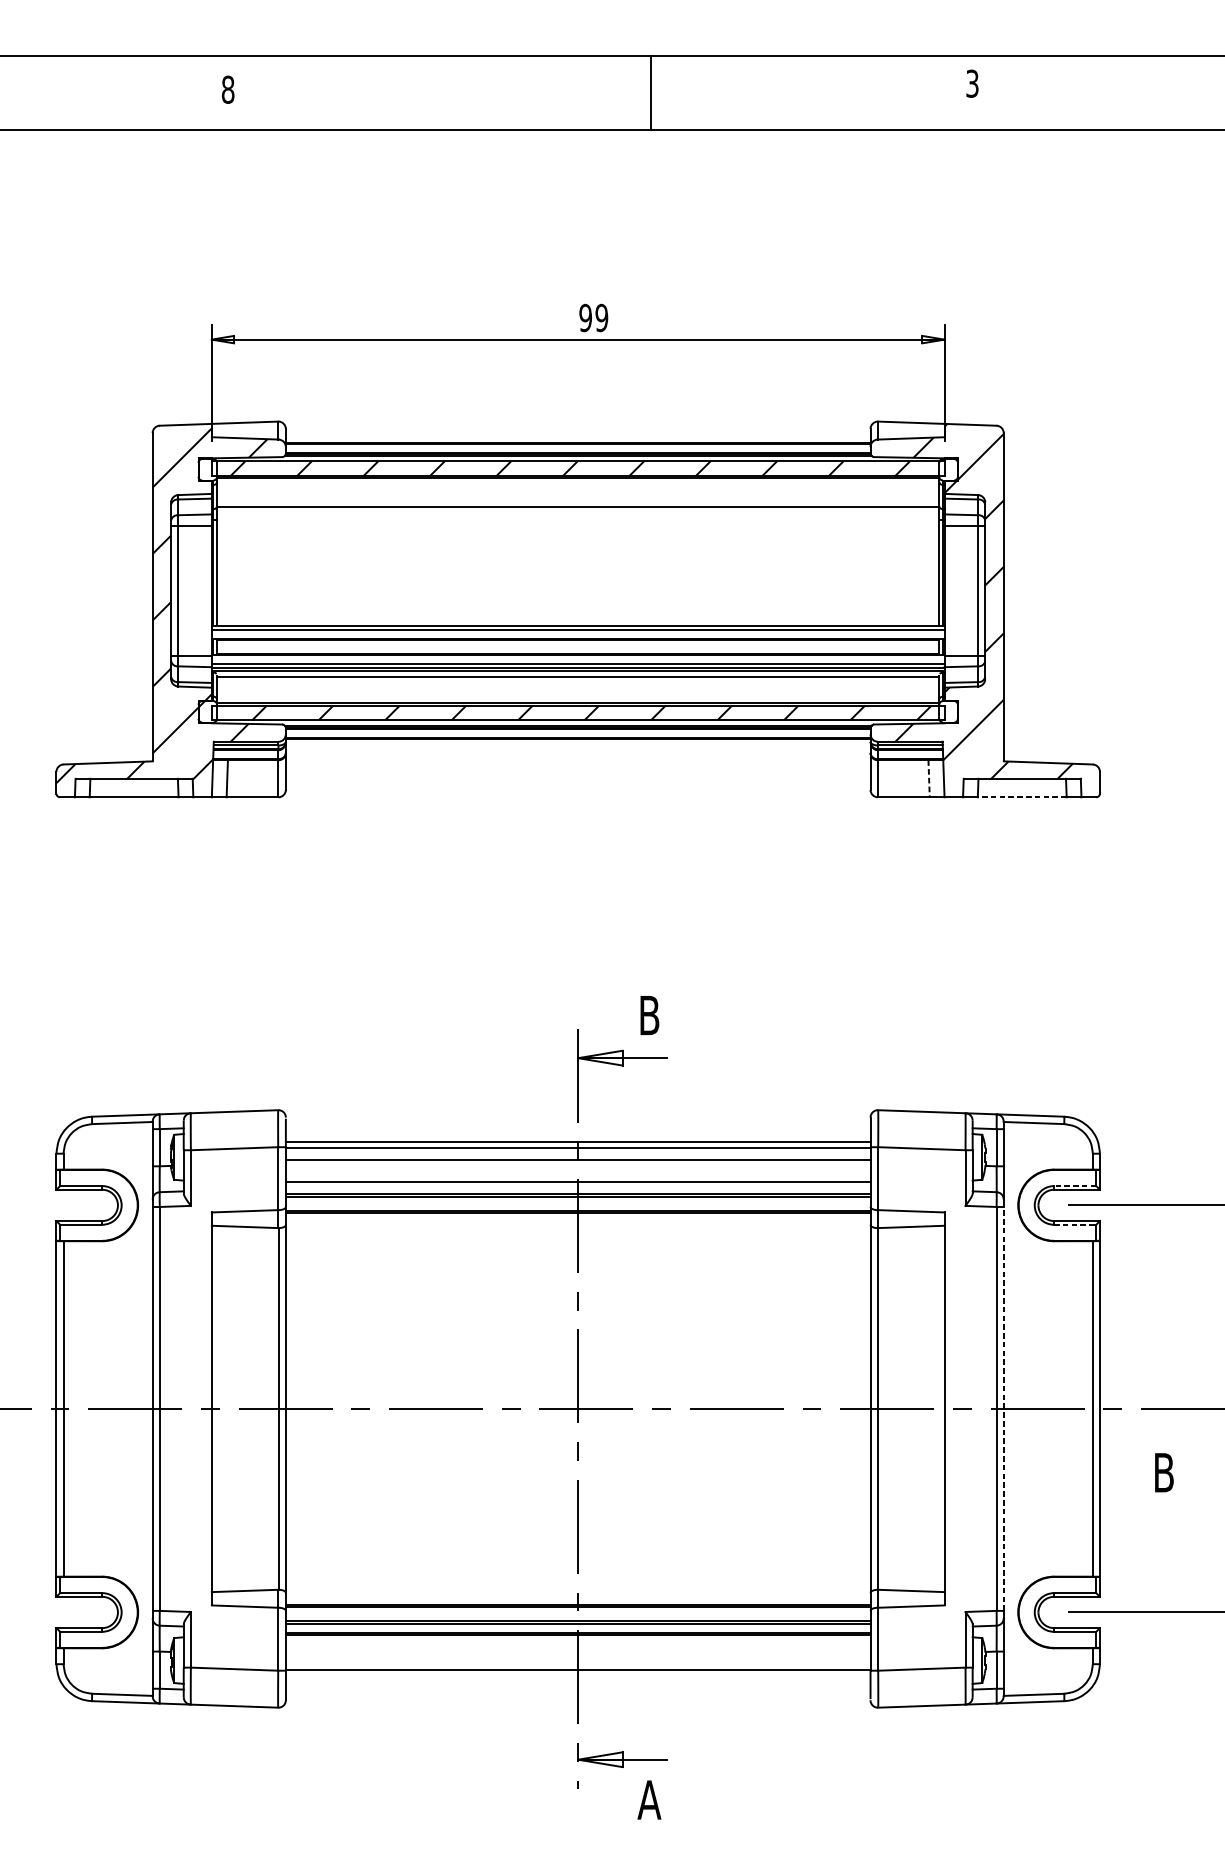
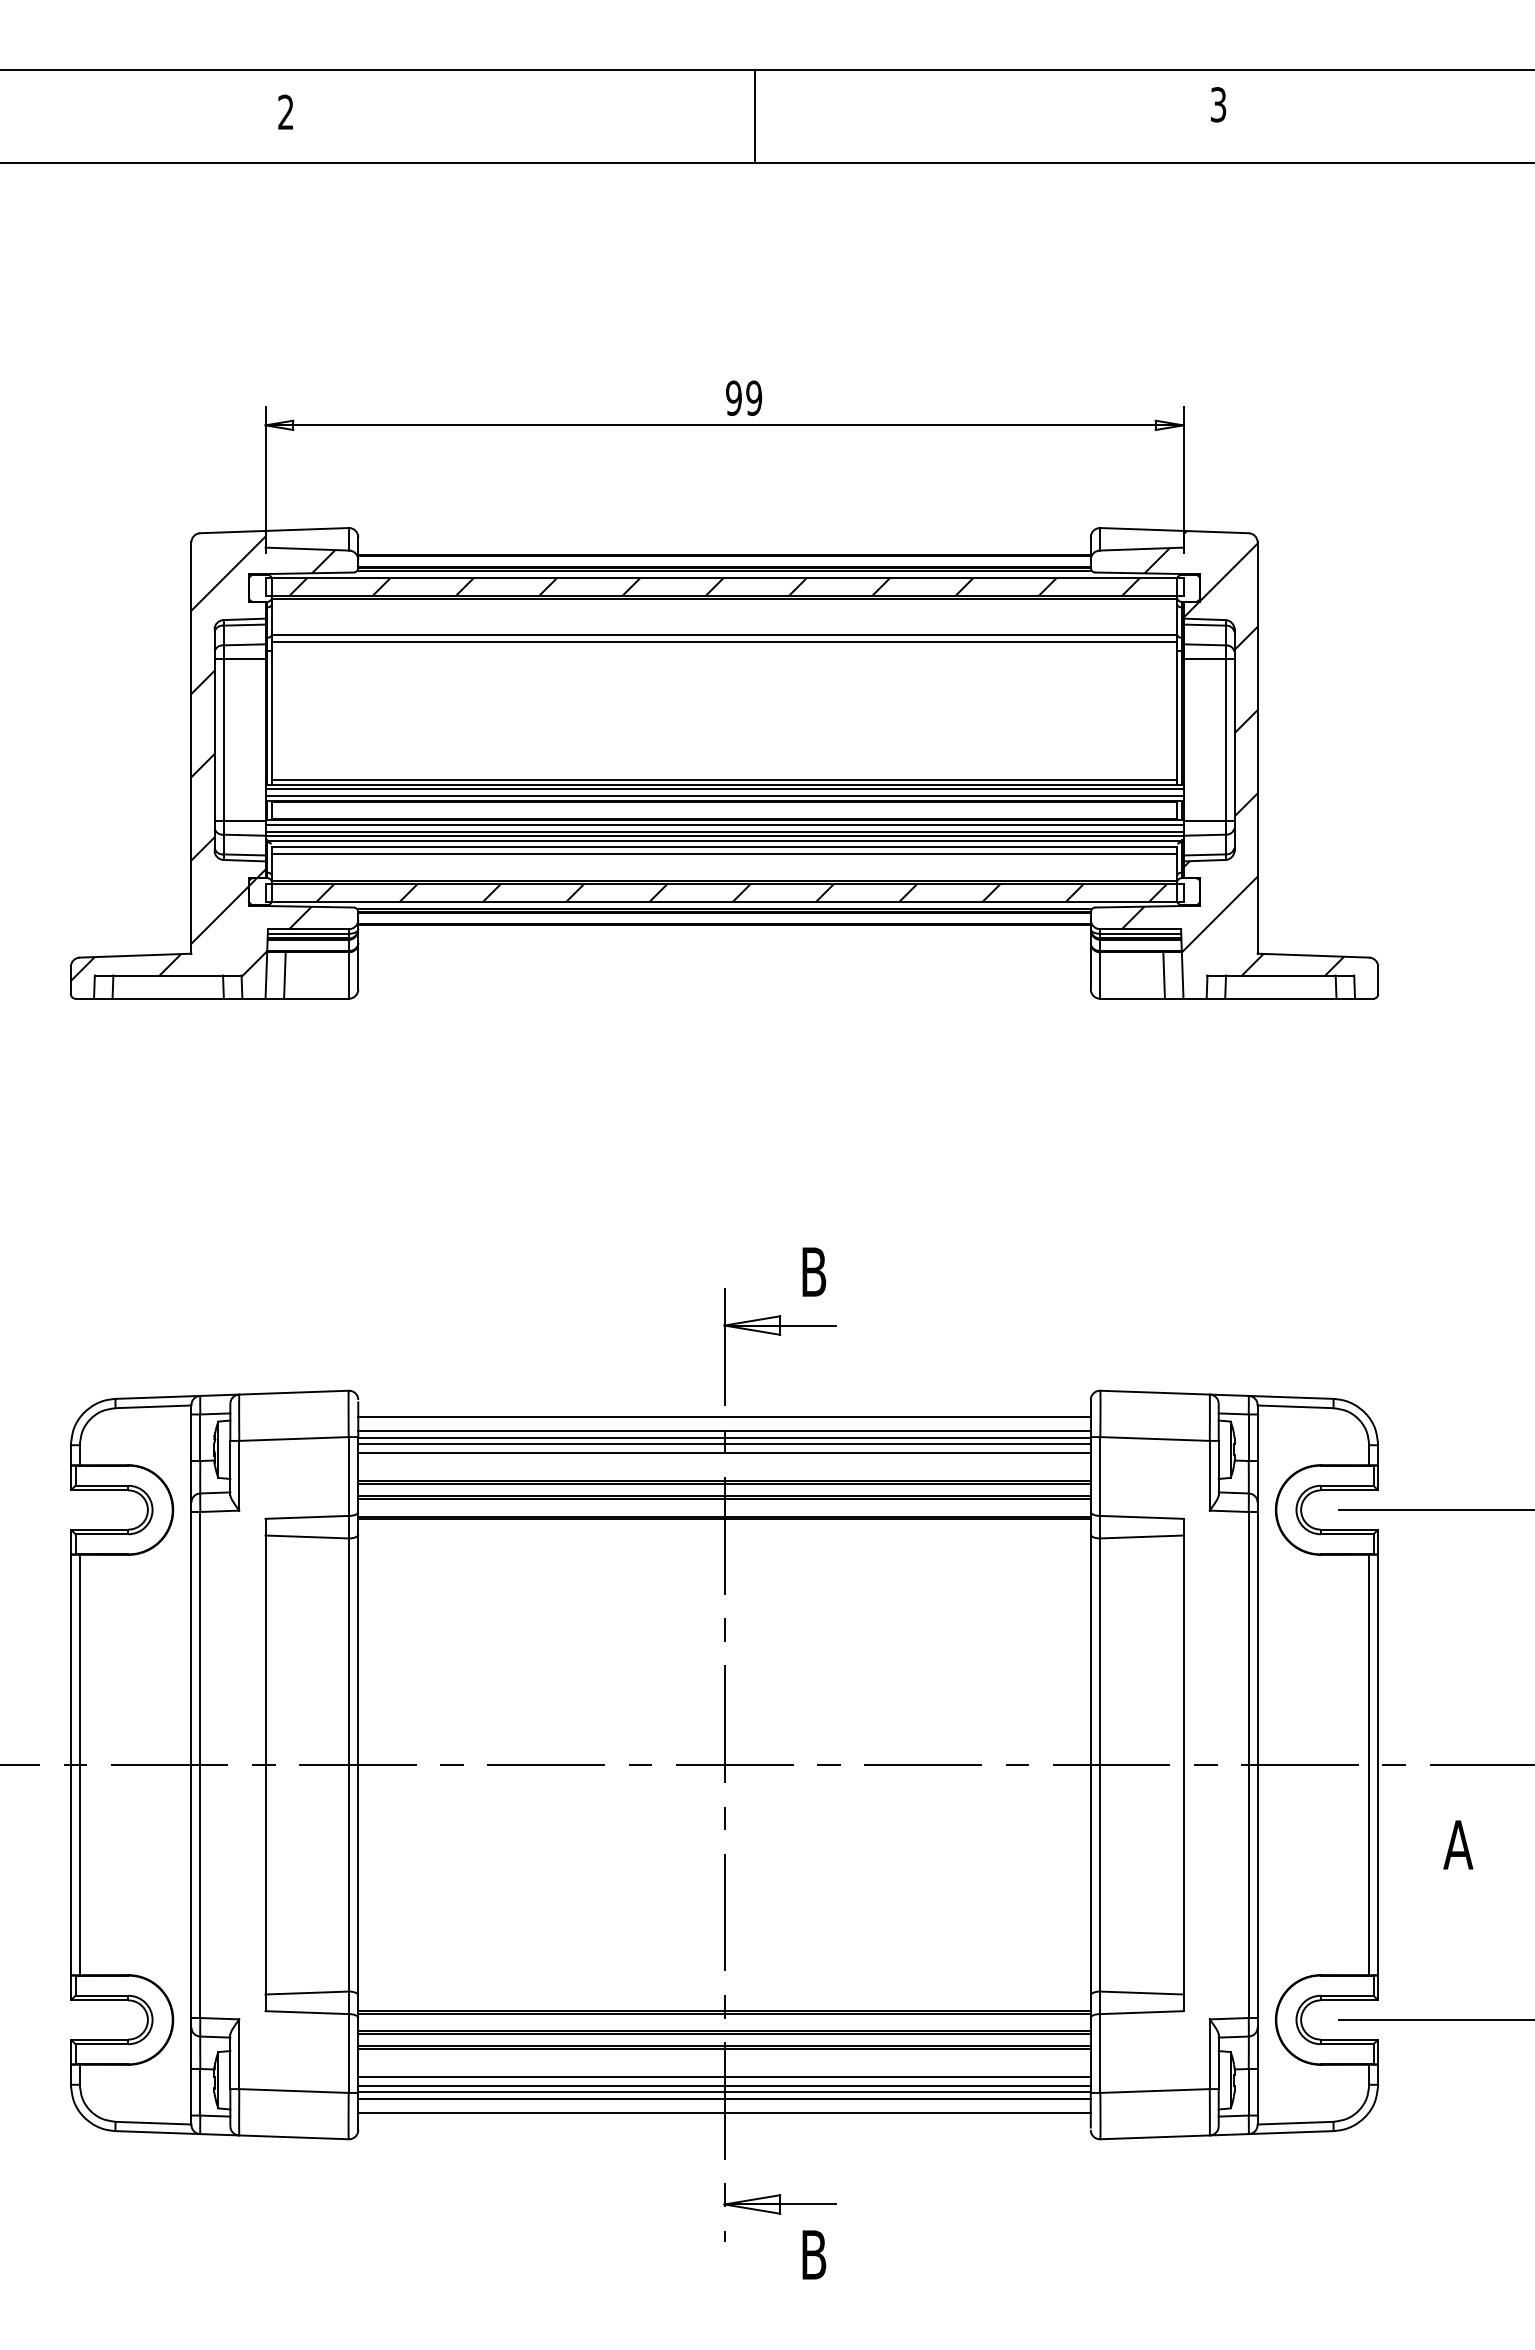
text: (227, 89) -> (285, 112), 8 -> 2
line: (651, 93) -> (755, 116), moved
line: (578, 512) -> (724, 641), added
line: (578, 622) -> (724, 779), added
line: (578, 635) -> (724, 796), added
line: (578, 658) -> (724, 824), added
line: (578, 682) -> (724, 854), added
line: (929, 779) -> (1164, 976), dashed -> solid
line: (1021, 797) -> (1280, 998), dashed -> solid
line: (578, 1131) -> (724, 1417), added
line: (578, 1153) -> (724, 1444), added
line: (578, 1185) -> (724, 1484), added
line: (1074, 1185) -> (1346, 1485), dashed -> solid
line: (1075, 1224) -> (1347, 1534), dashed -> solid
line: (1003, 1408) -> (1257, 1764), dashed -> solid
text: (1164, 1472) -> (1458, 1844), B -> A
line: (578, 1658) -> (724, 2077), added
line: (578, 1664) -> (724, 2085), added
line: (578, 1675) -> (724, 2098), added
line: (578, 1686) -> (724, 2112), added
text: (649, 1799) -> (813, 2254), A -> B

